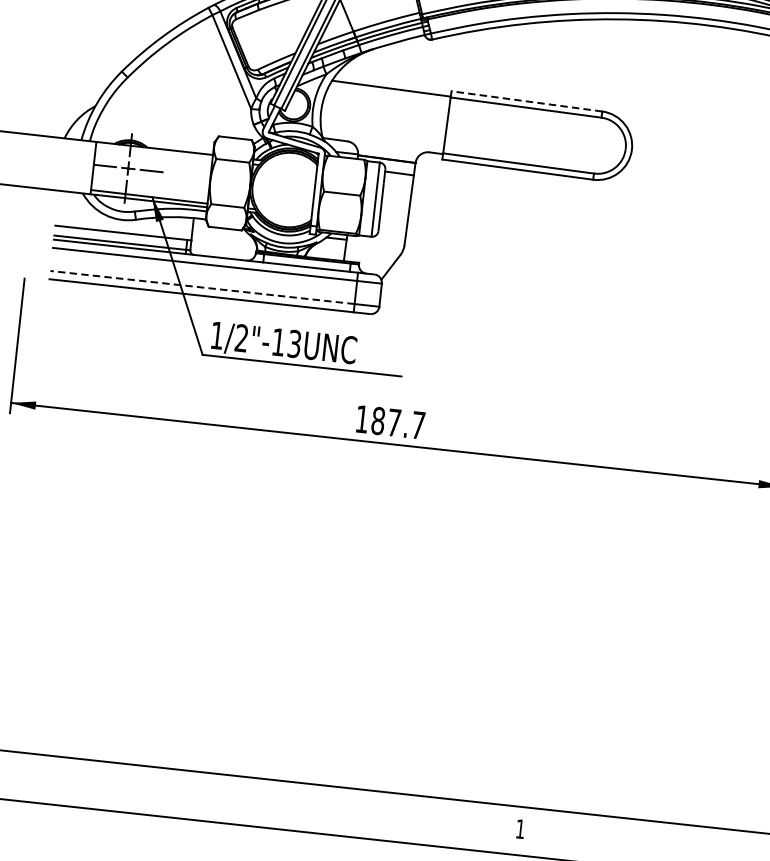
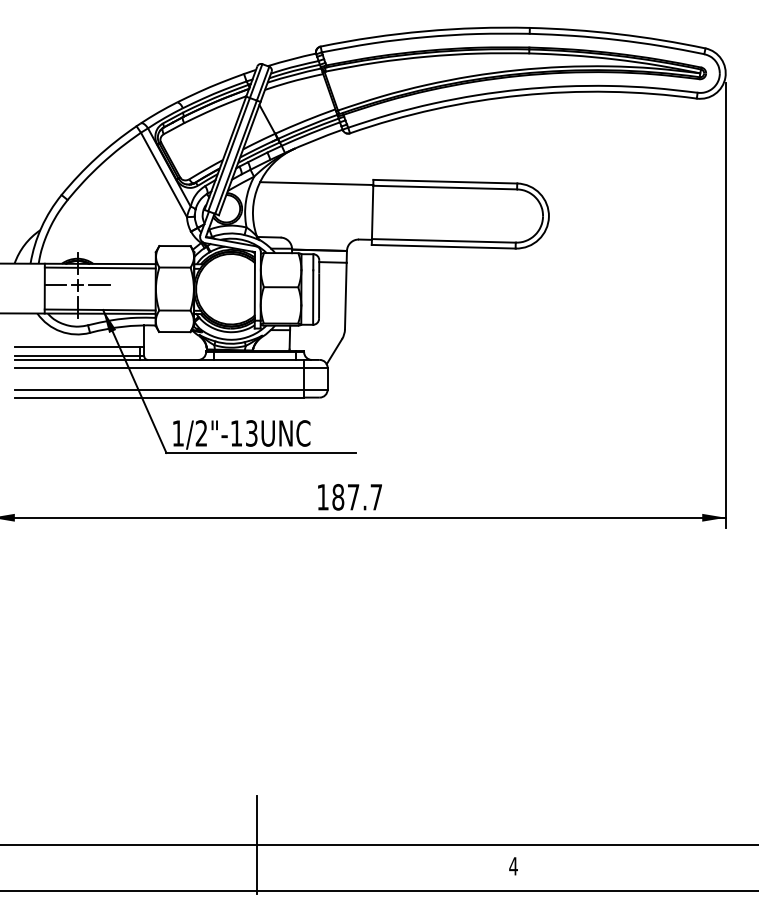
line: (527, 101) -> (445, 181), dashed -> solid
line: (153, 152) -> (99, 267), added
line: (202, 287) -> (159, 389), dashed -> solid
line: (252, 777) -> (256, 845), added
text: (520, 829) -> (513, 866), 1 -> 4

